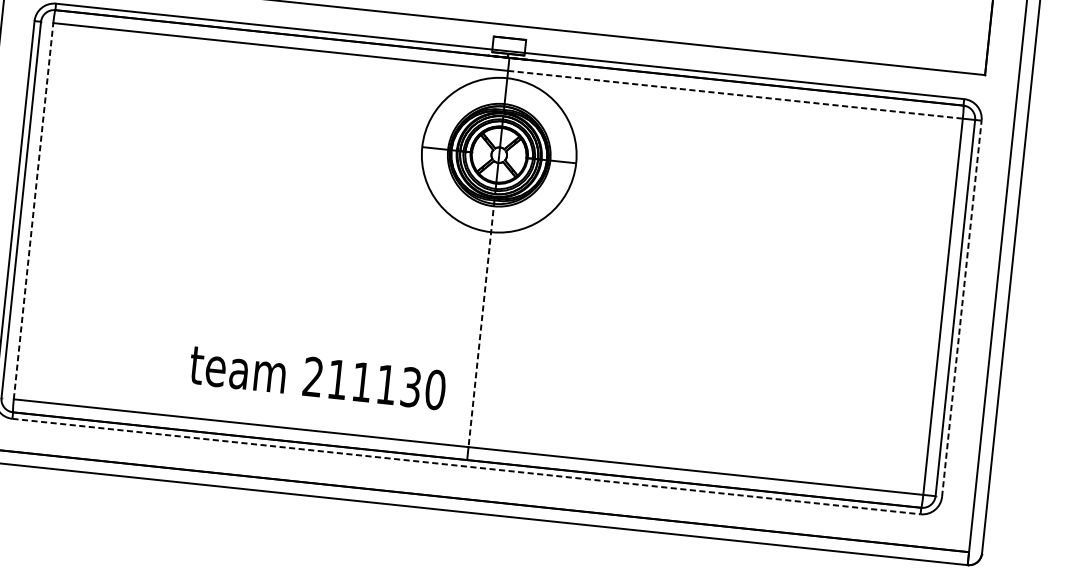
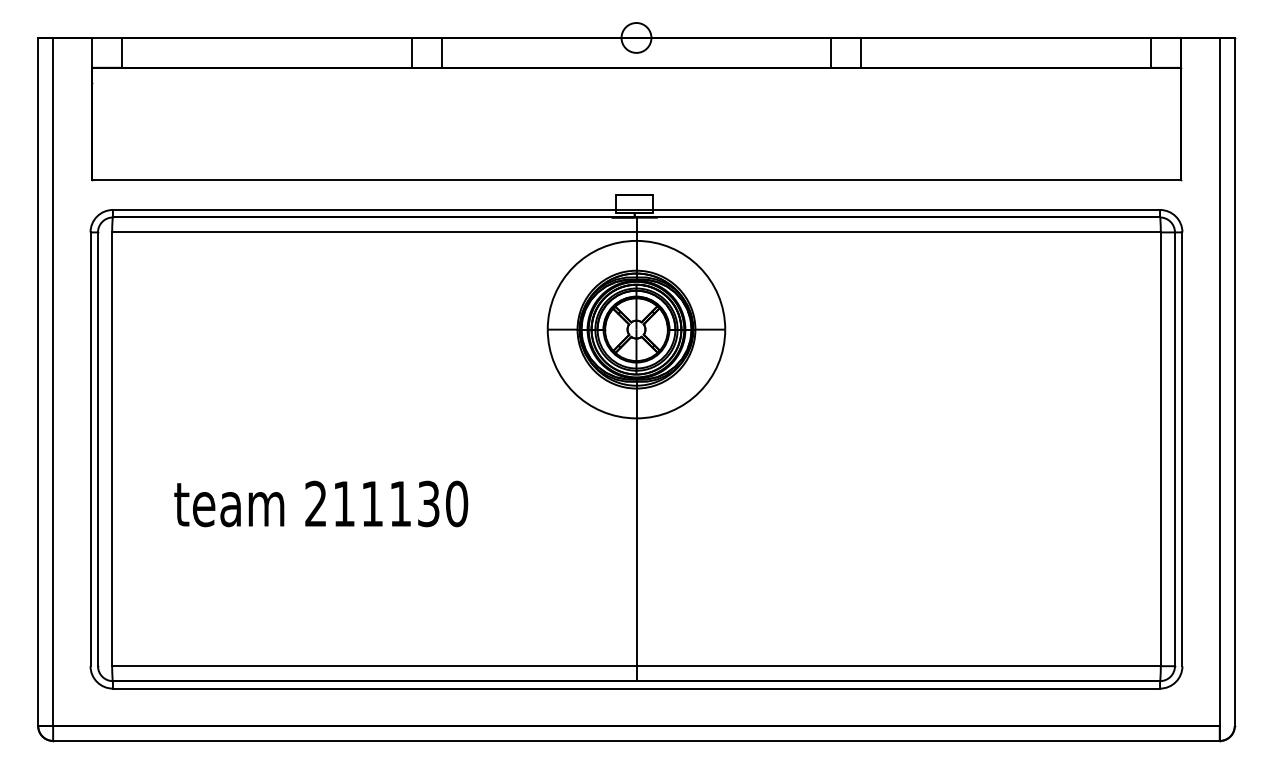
line: (736, 94) -> (899, 232), dashed -> solid
line: (33, 211) -> (112, 449), dashed -> solid
line: (961, 308) -> (1182, 449), dashed -> solid
line: (481, 324) -> (636, 524), dashed -> solid
text: (318, 377) -> (321, 503), moved
line: (466, 466) -> (636, 688), dashed -> solid

